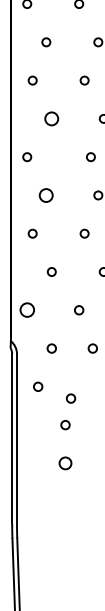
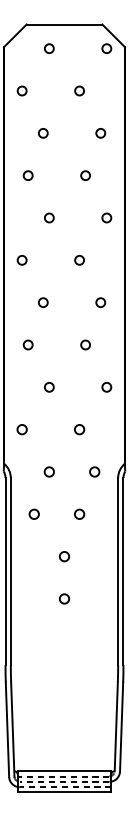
circle: (51, 118) -> (49, 217), size x0.62
circle: (90, 157) -> (79, 260), moved
circle: (46, 195) -> (43, 302), size x0.62
circle: (26, 310) -> (21, 429), size x0.62
circle: (70, 397) -> (79, 513), moved
circle: (65, 462) -> (64, 598), size x0.71

